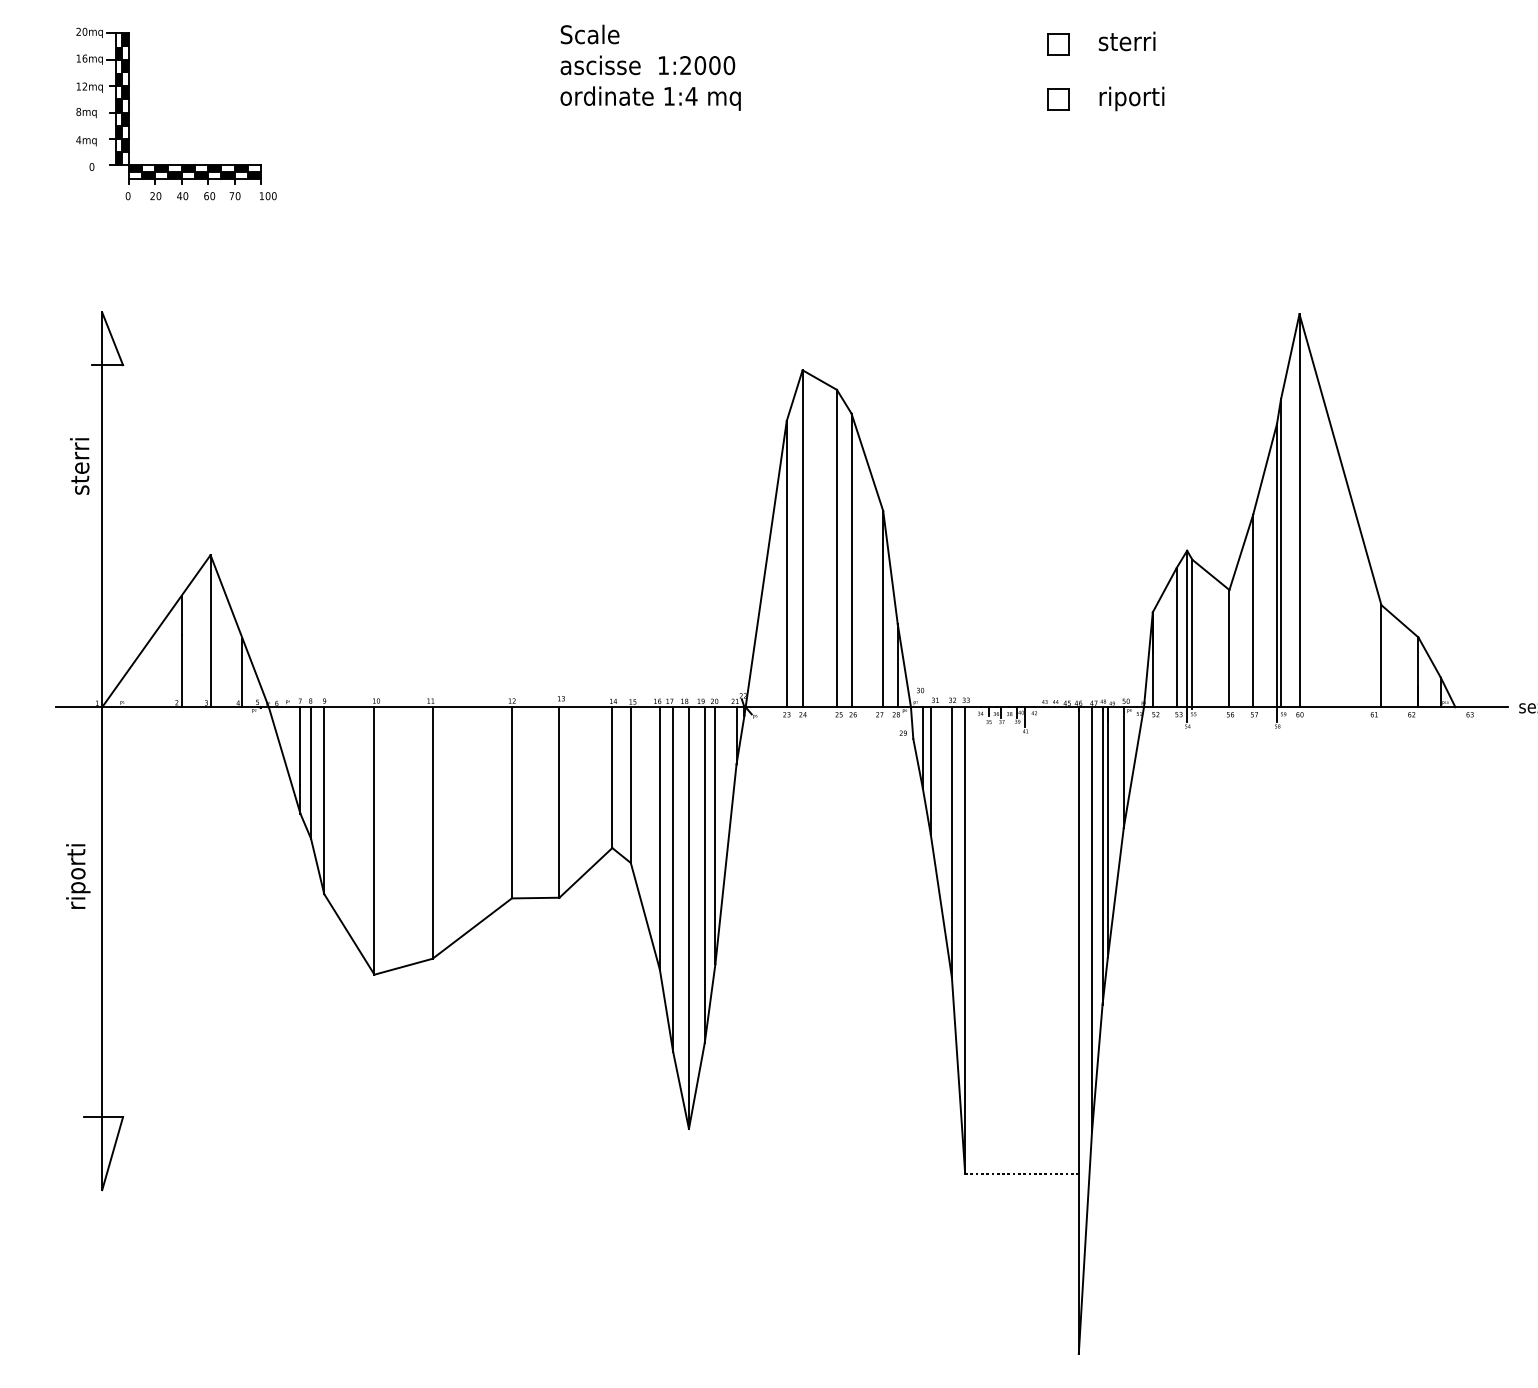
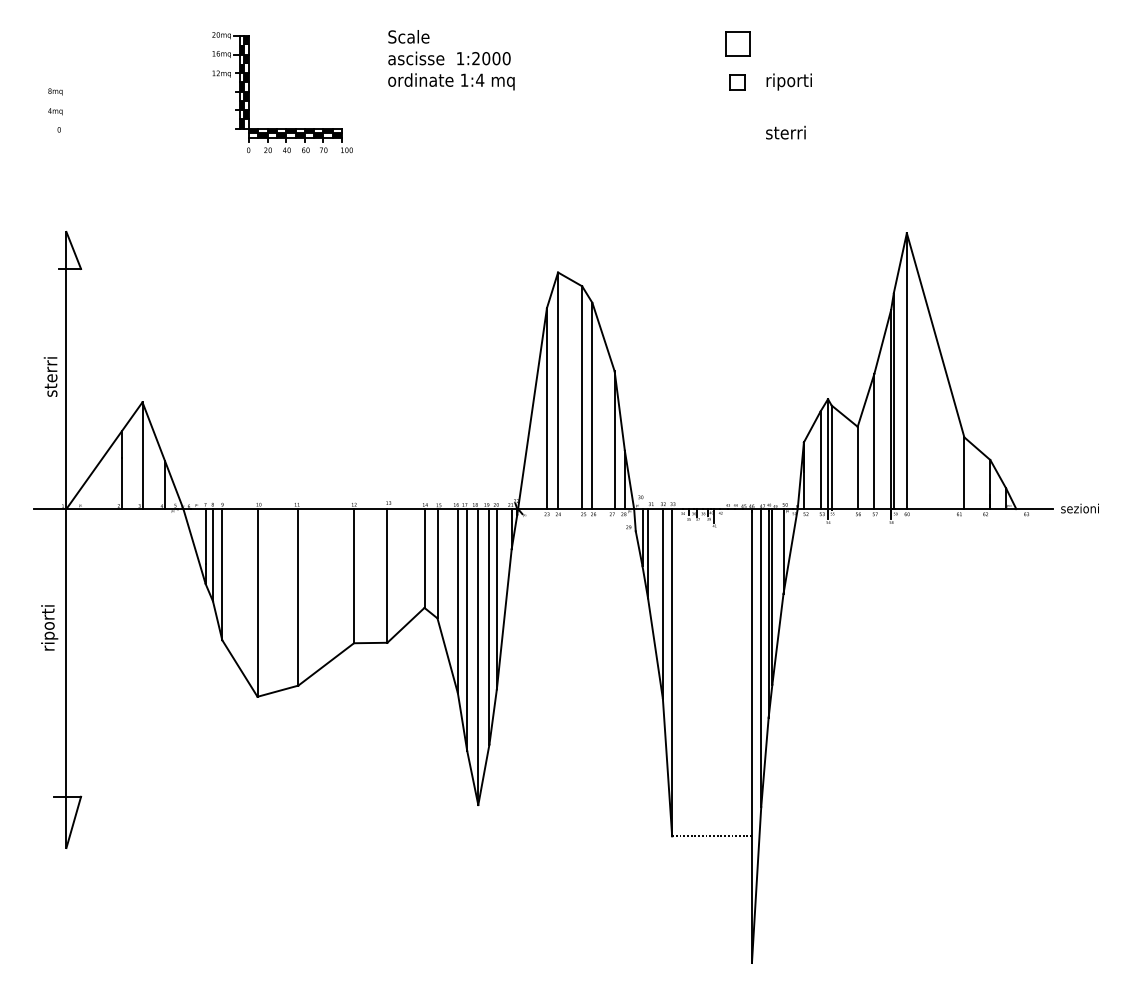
text: (1126, 41) -> (785, 132), moved
part: (1058, 43) -> (737, 43), size x1.6
part: (129, 113) -> (249, 92), moved
text: (79, 465) -> (50, 376), moved

